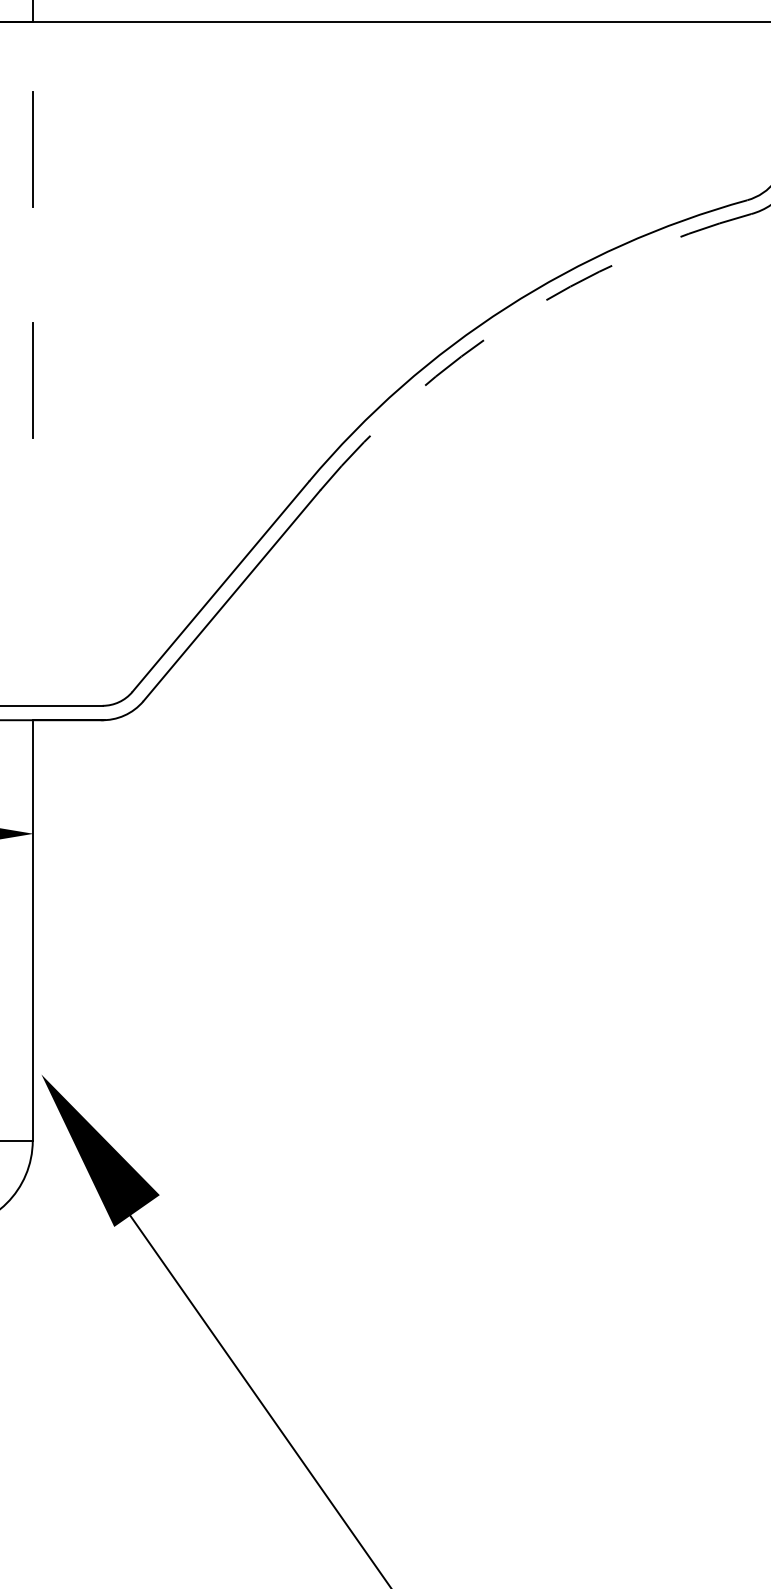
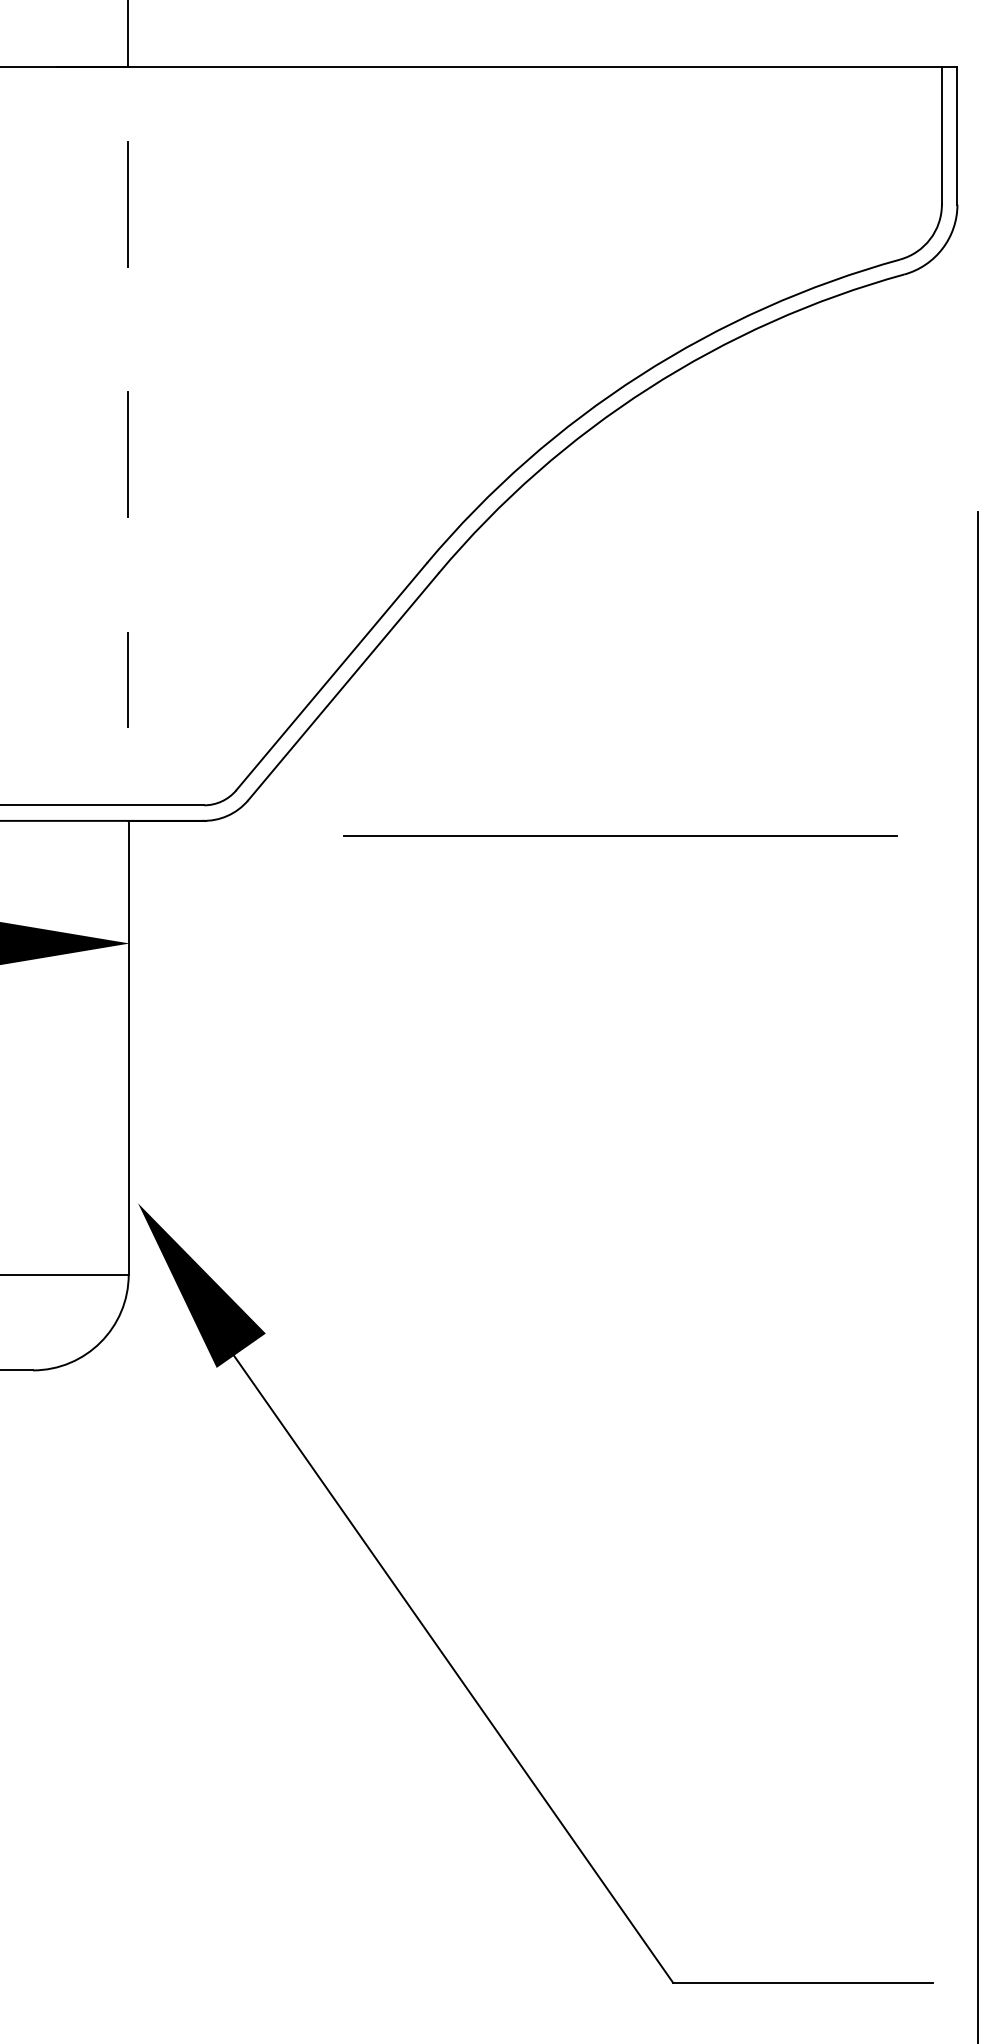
arc: (514, 319) -> (648, 388), dashed -> solid
line: (32, 589) -> (128, 679), added
line: (487, 733) -> (619, 835), added

